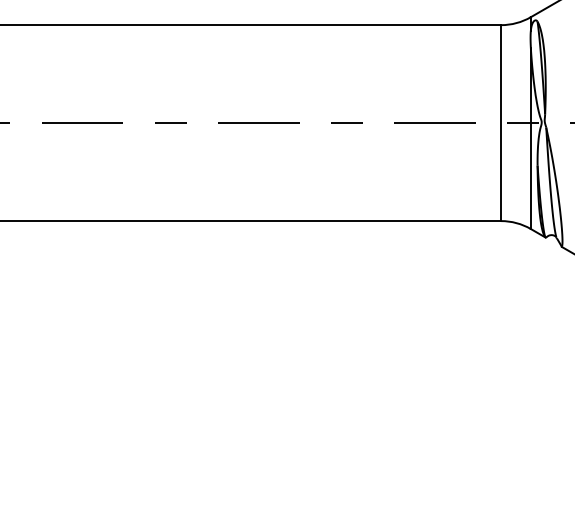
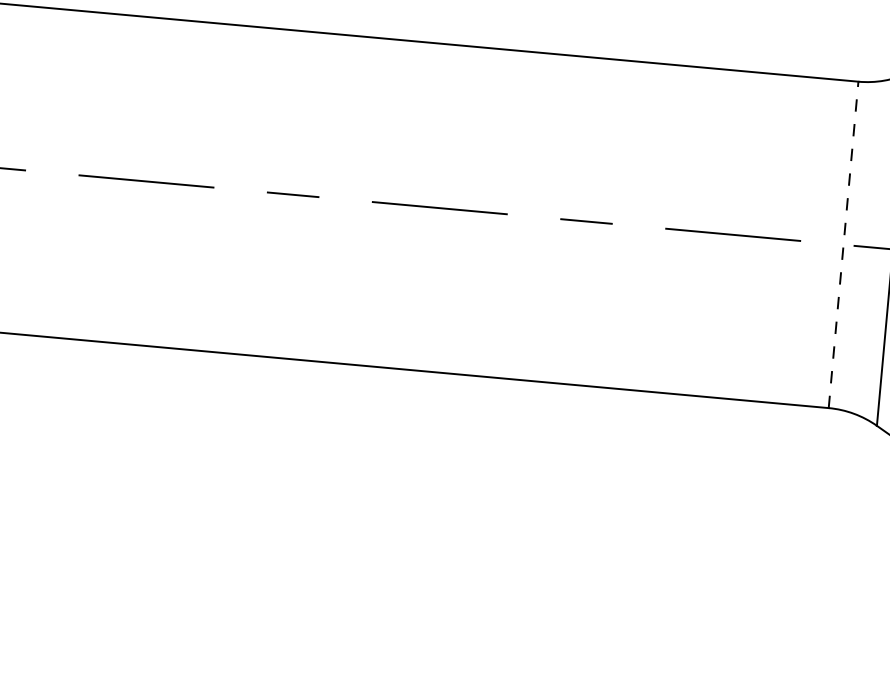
line: (501, 123) -> (844, 245), solid -> dashed

